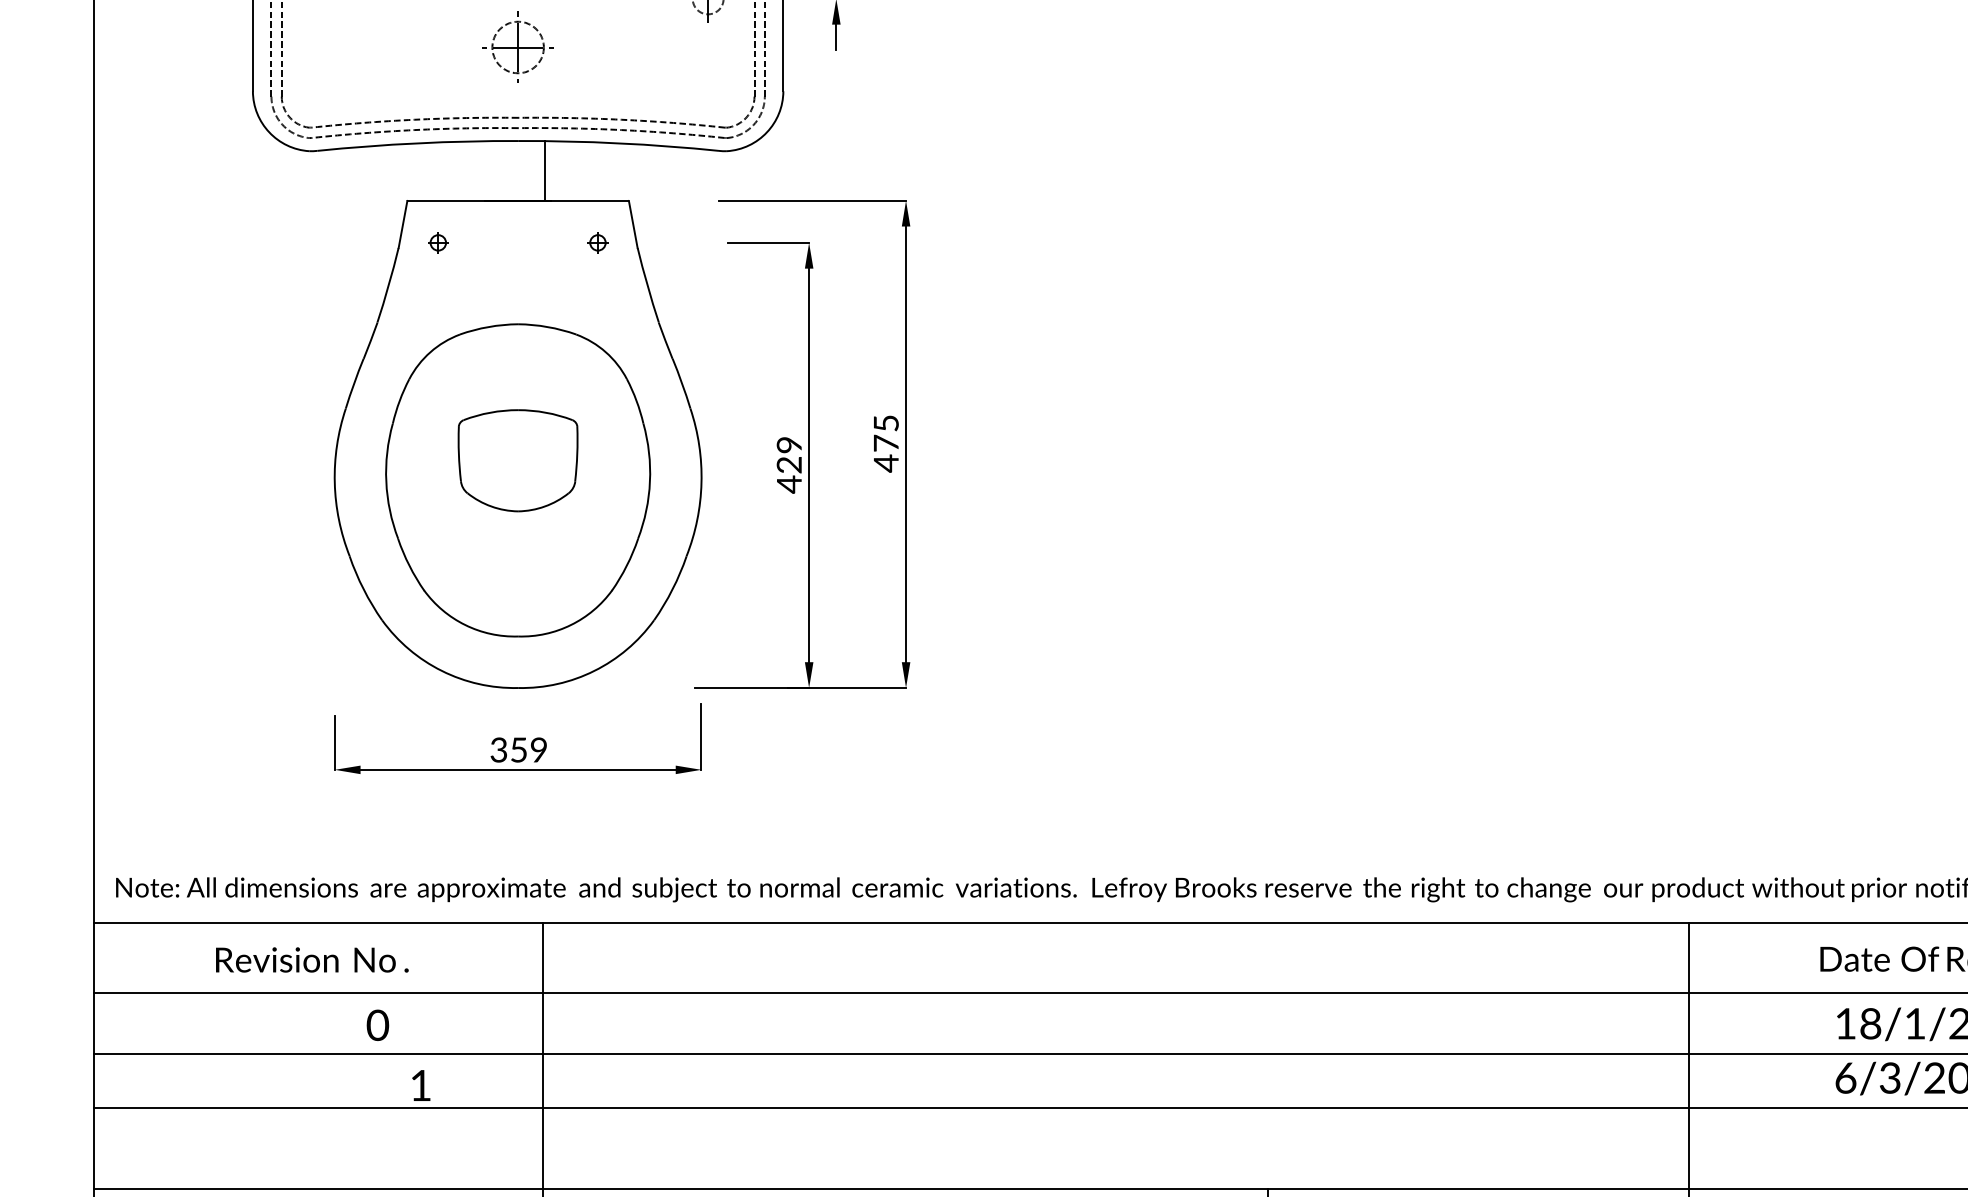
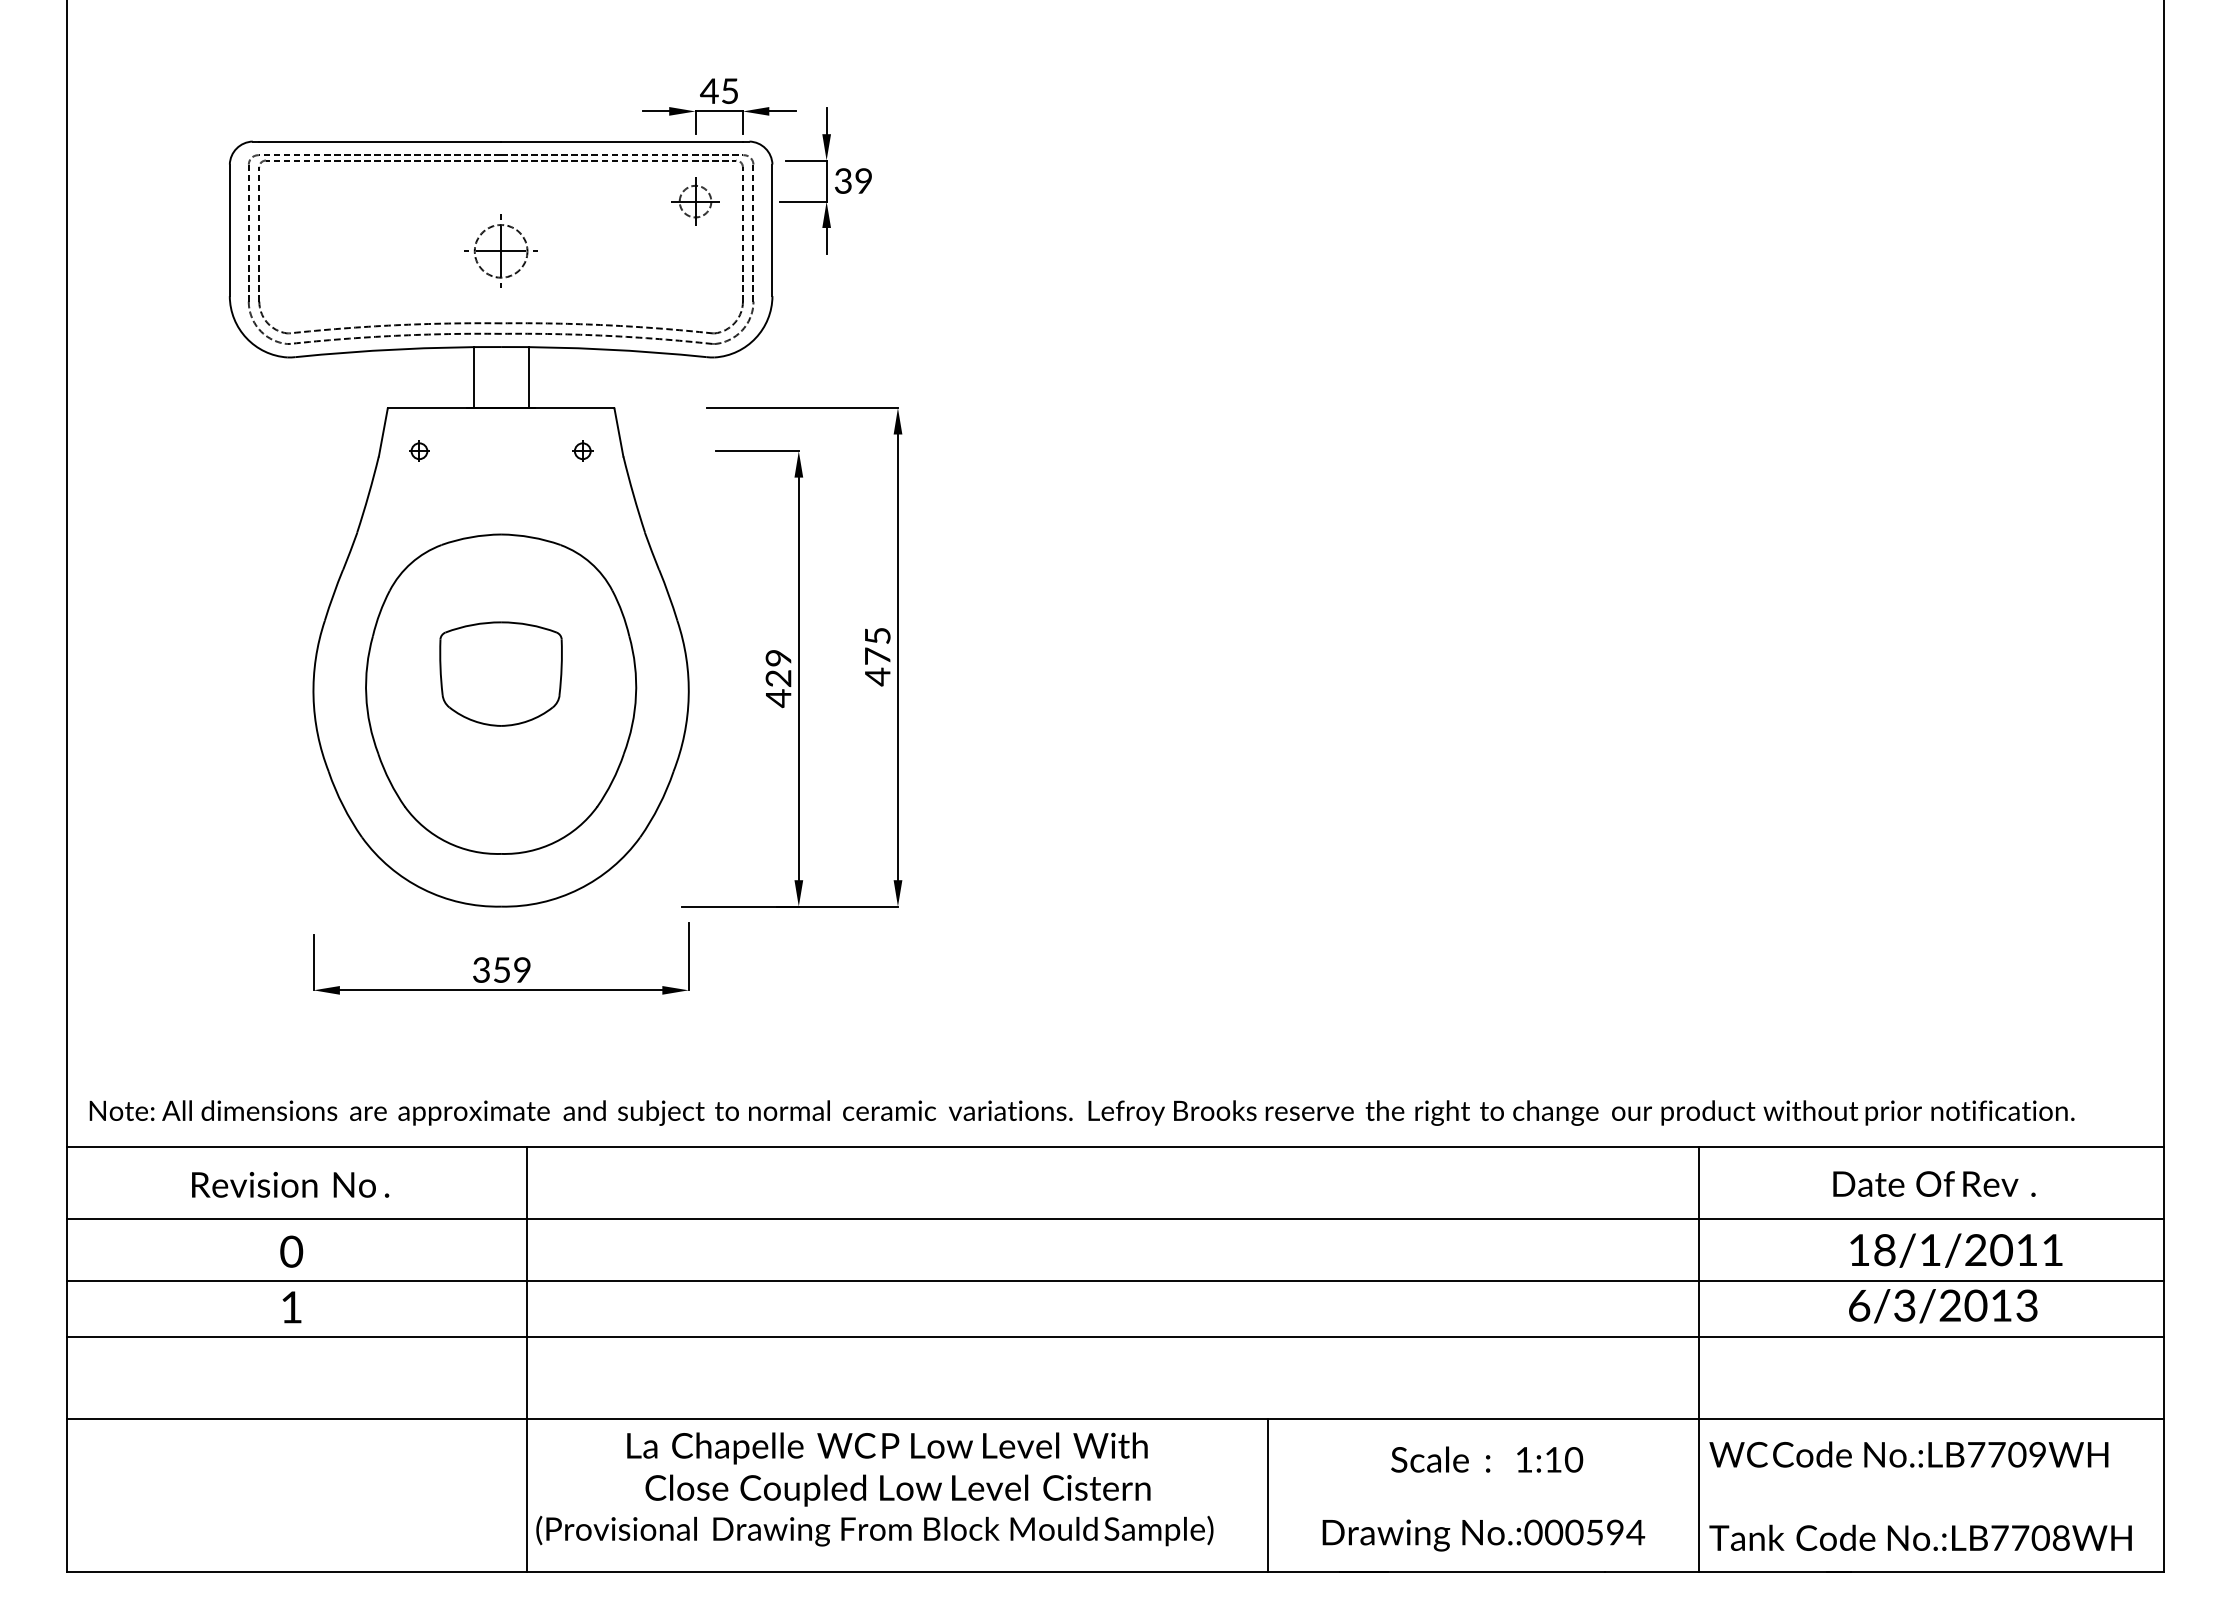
line: (491, 170) -> (473, 377), added
text: (377, 1025) -> (291, 1251), moved
text: (420, 1085) -> (291, 1307), moved

